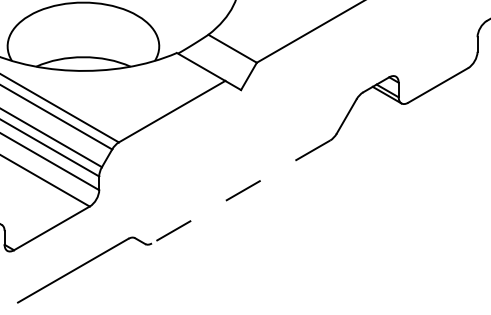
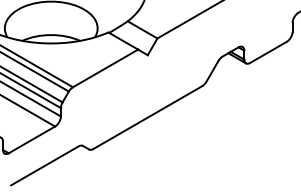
line: (240, 191) -> (147, 117), dashed -> solid

